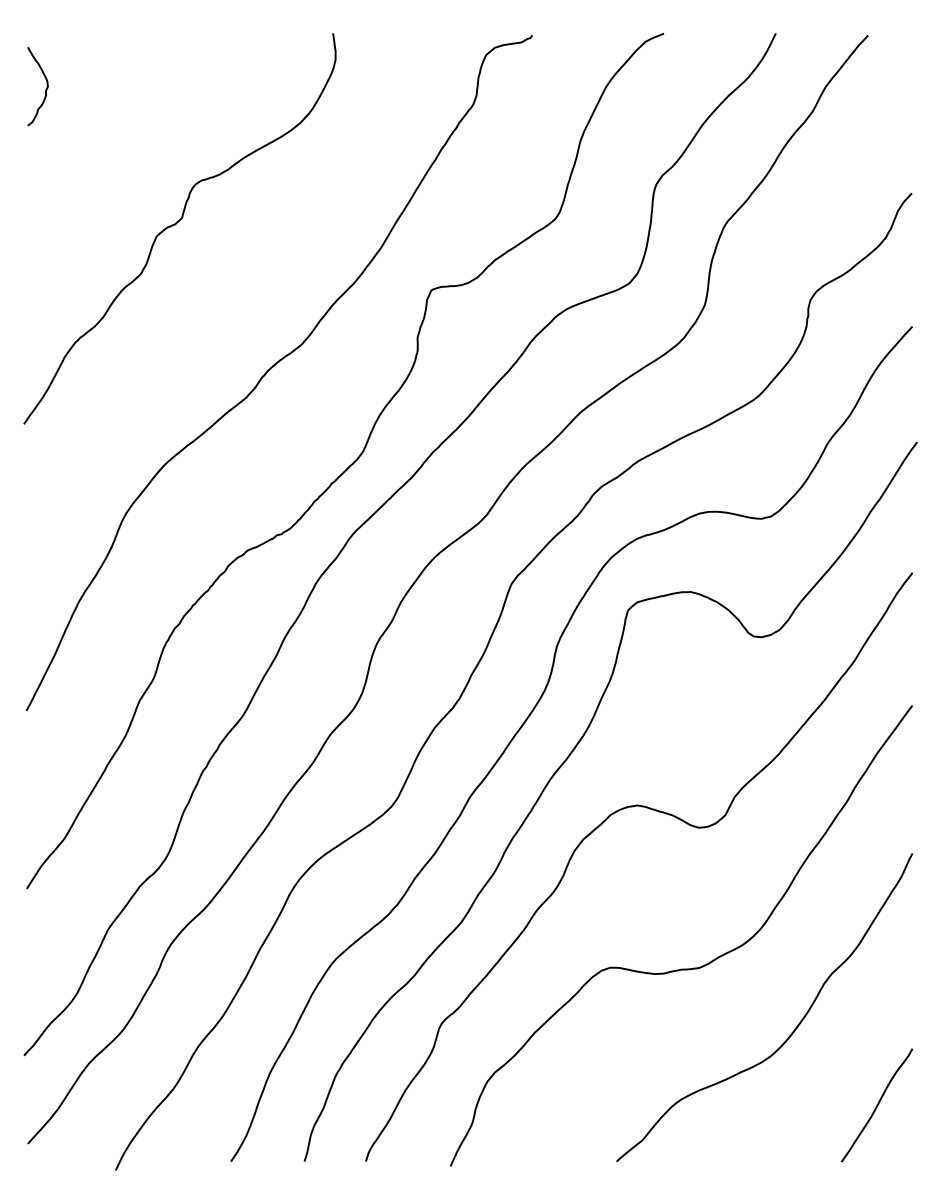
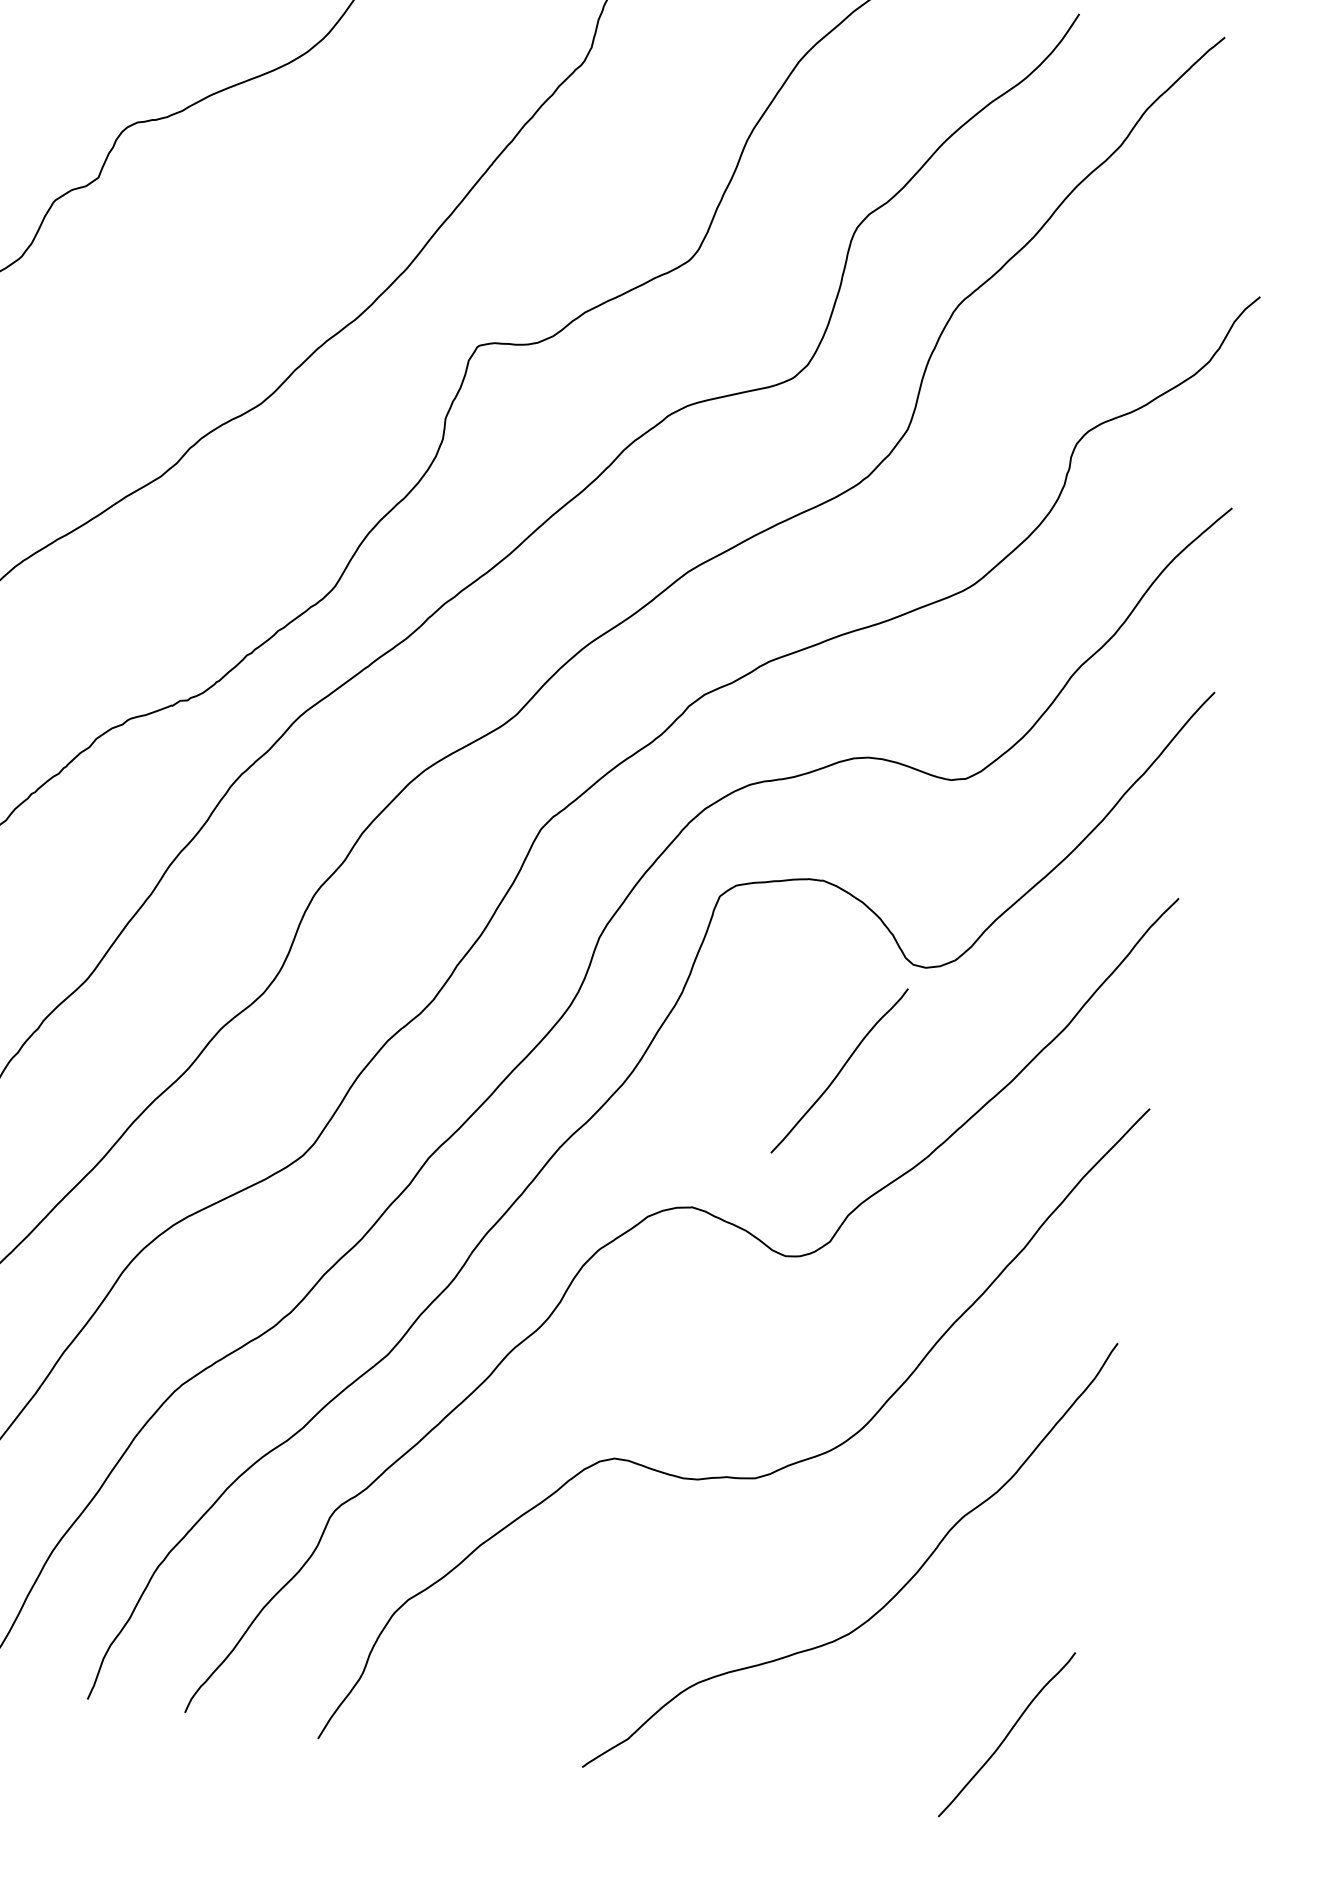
curve: (717, 708) -> (840, 1071), added

